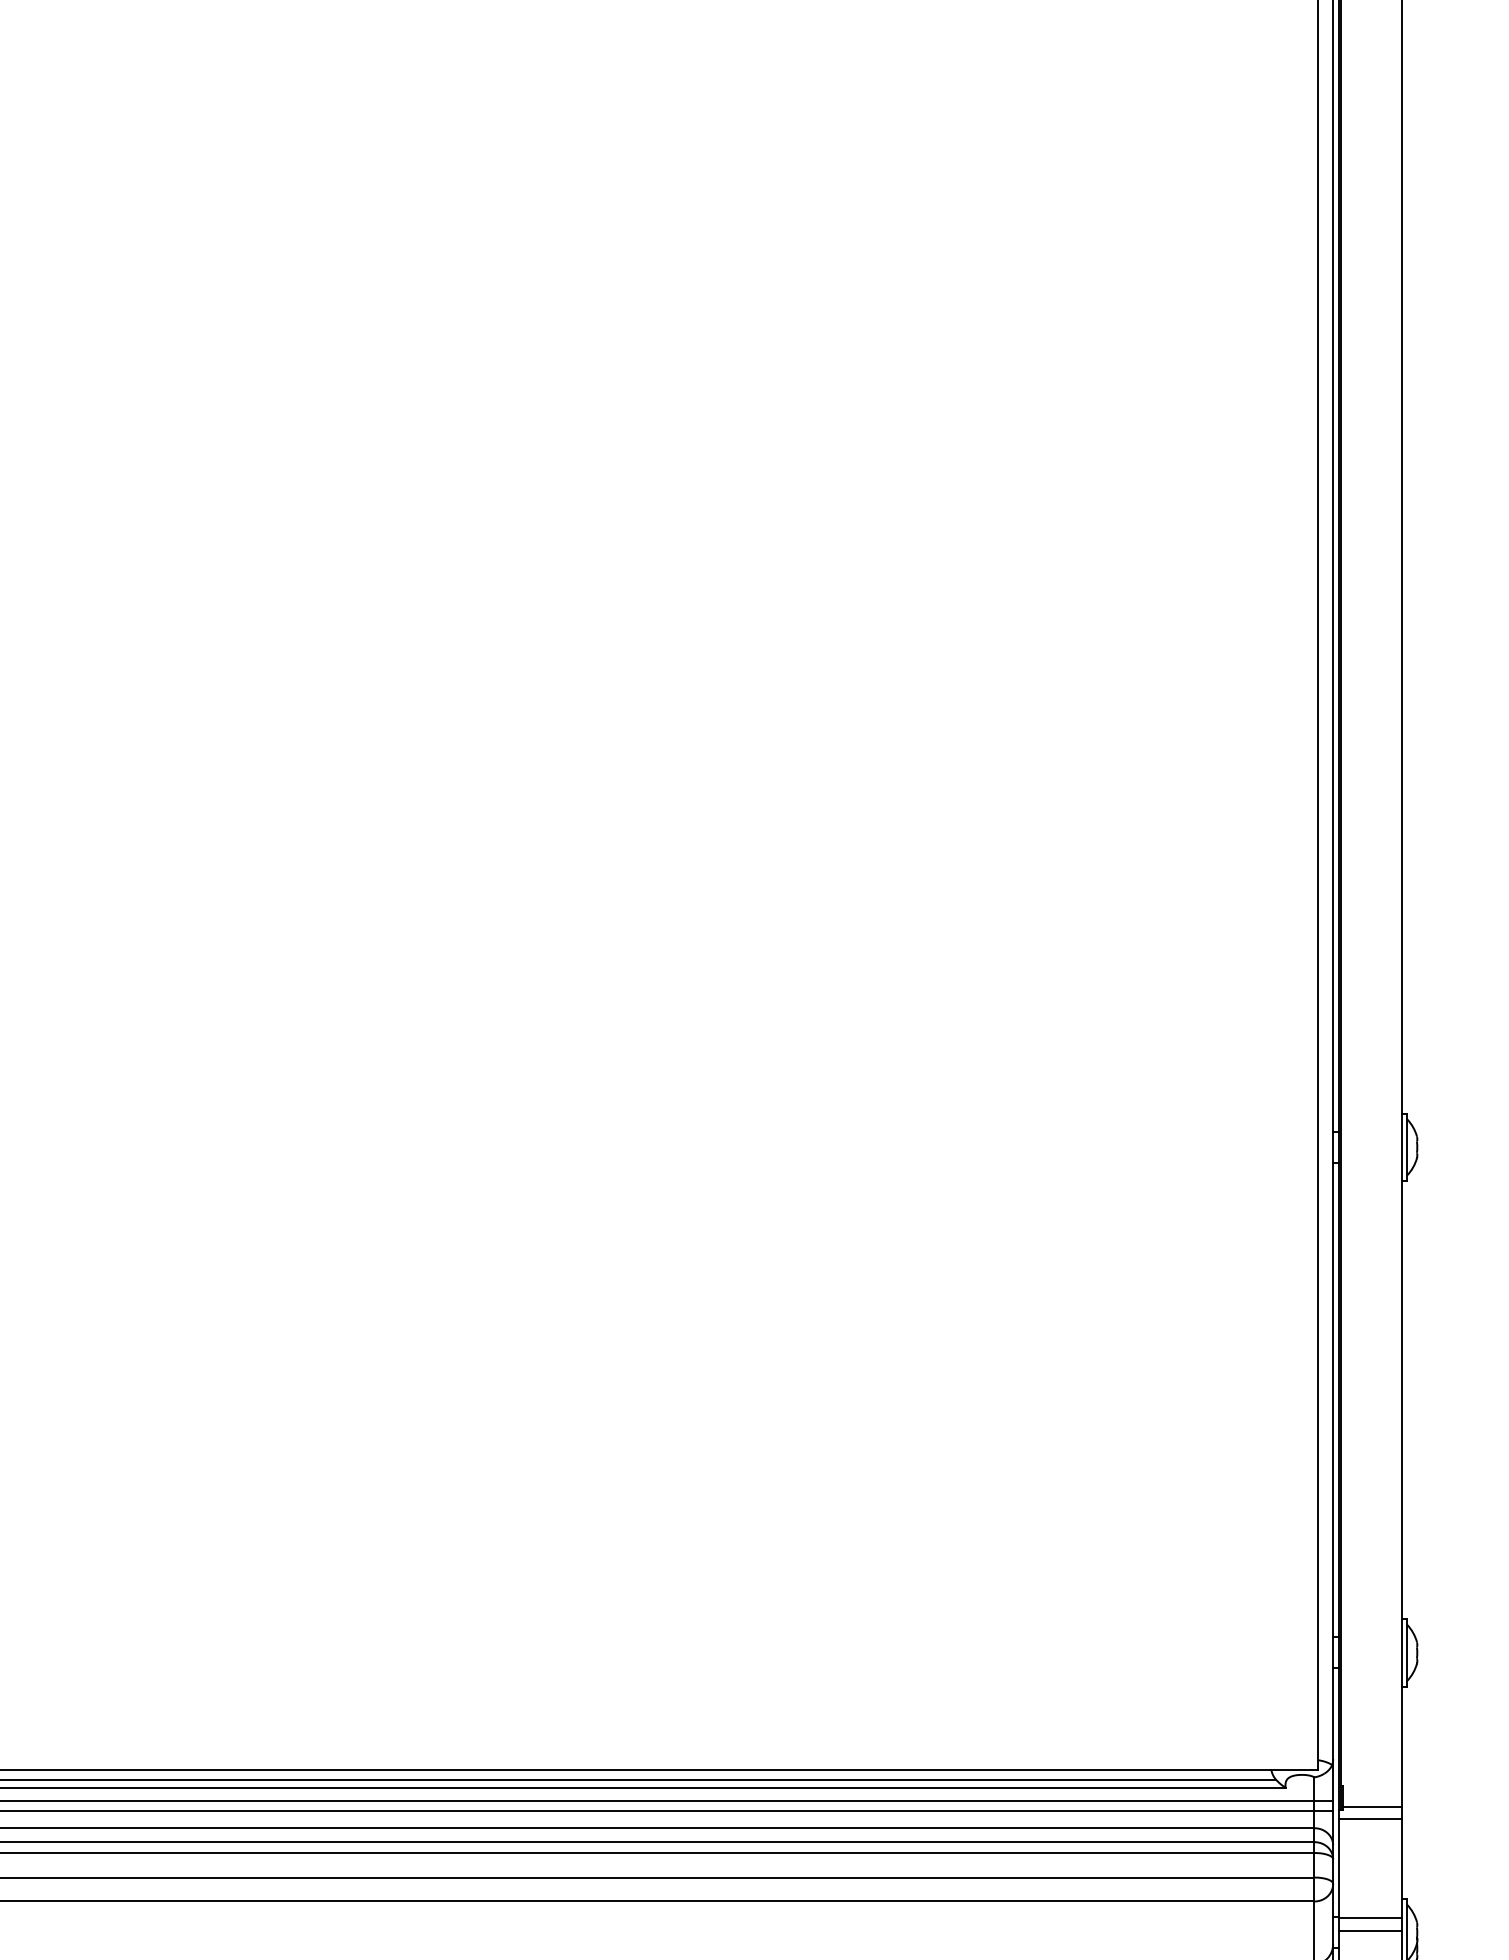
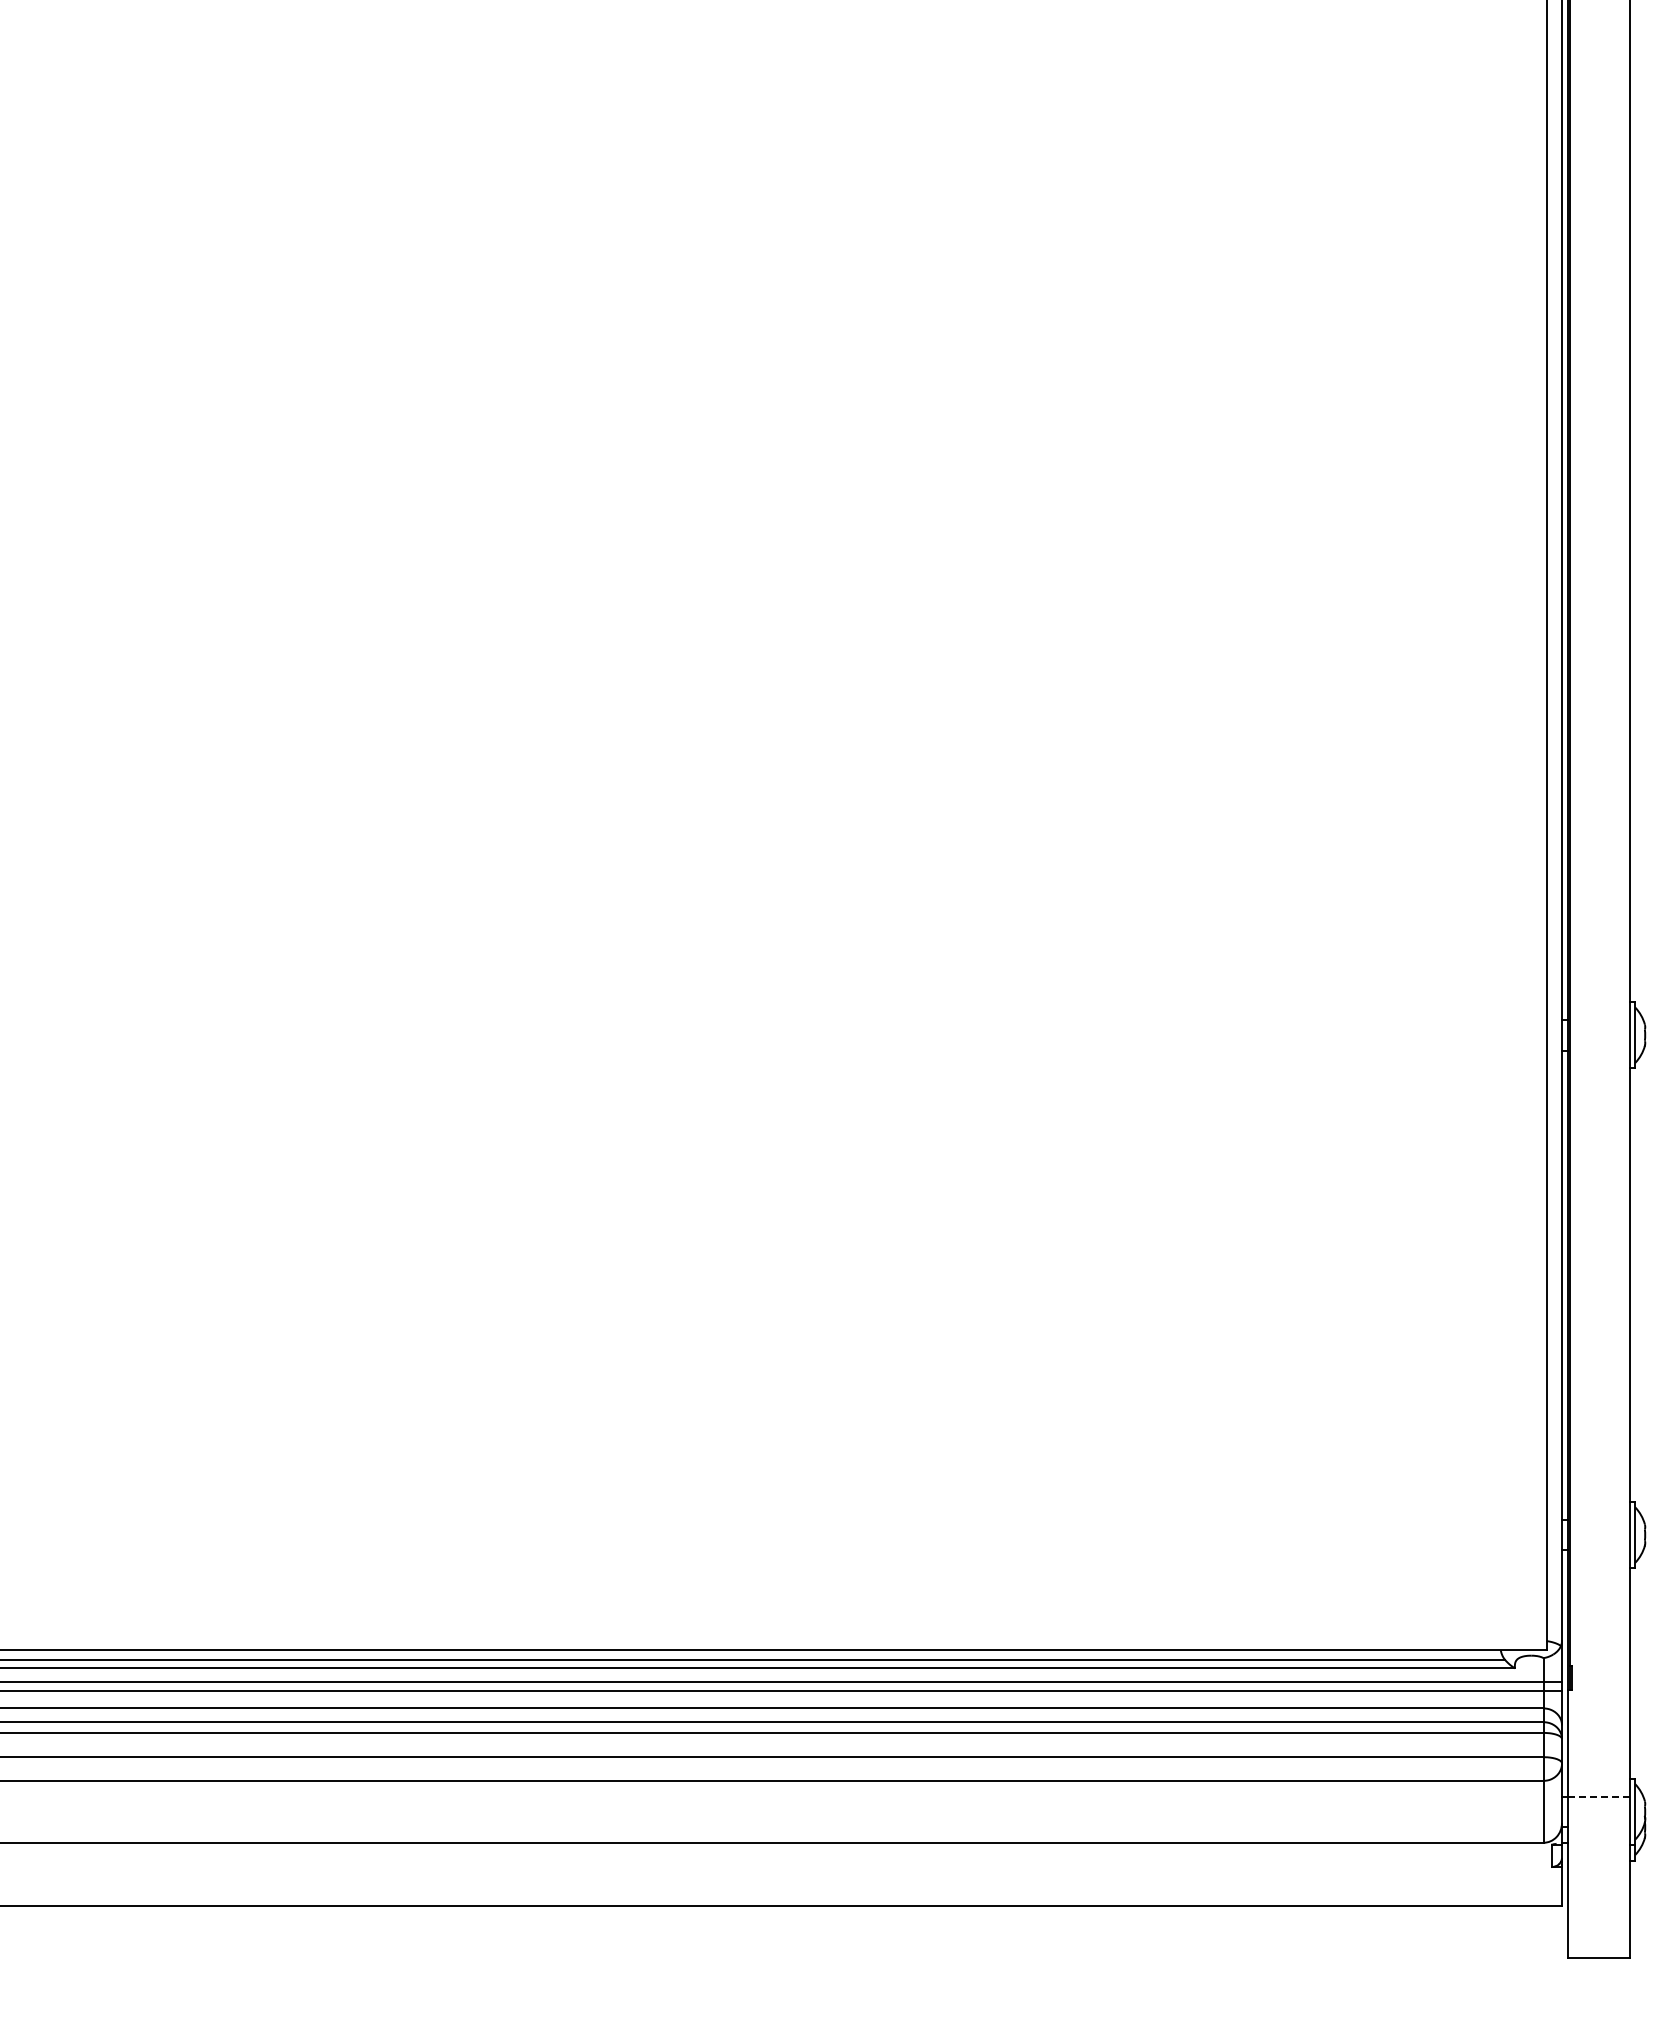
line: (1372, 1807) -> (1600, 1687), removed
line: (1370, 1819) -> (1598, 1699), removed
line: (1370, 1917) -> (1598, 1796), solid -> dashed
line: (1370, 1931) -> (1598, 1810), removed

